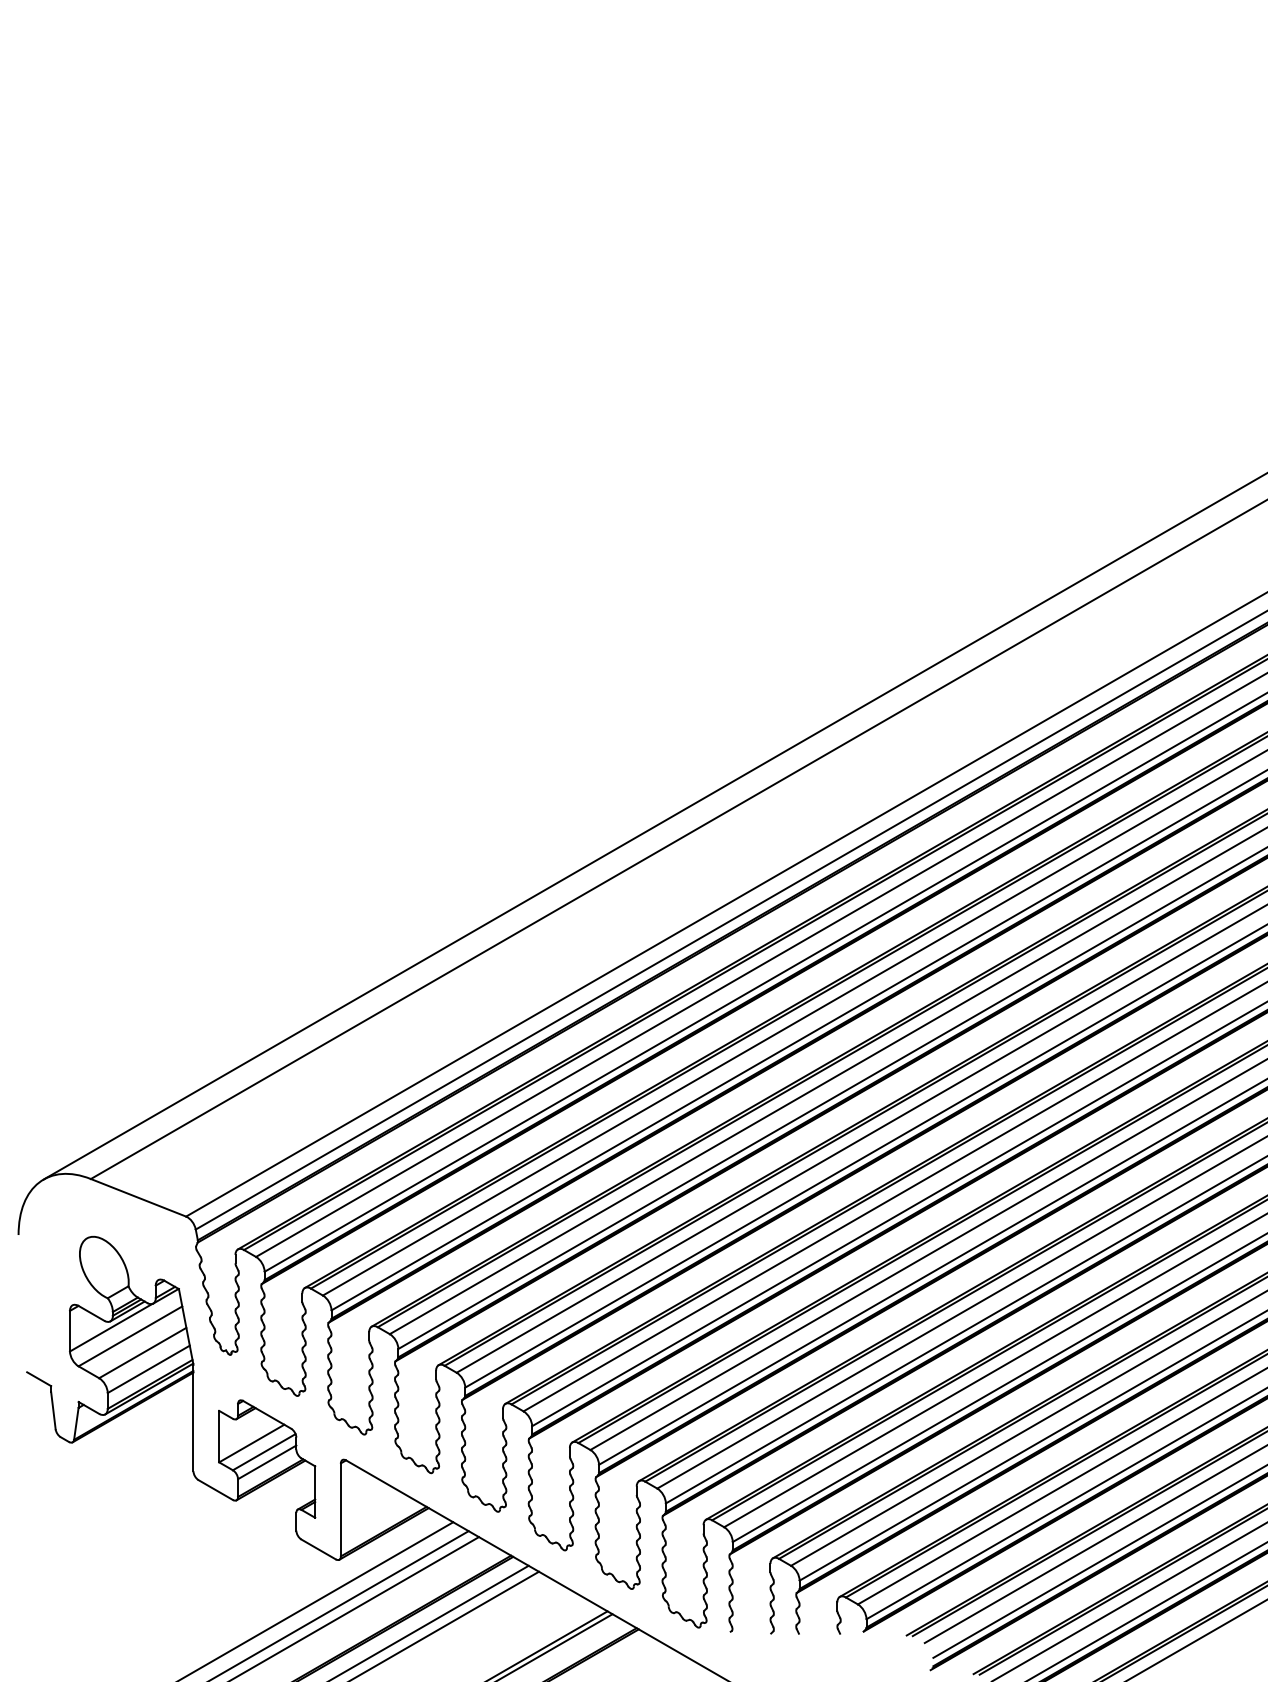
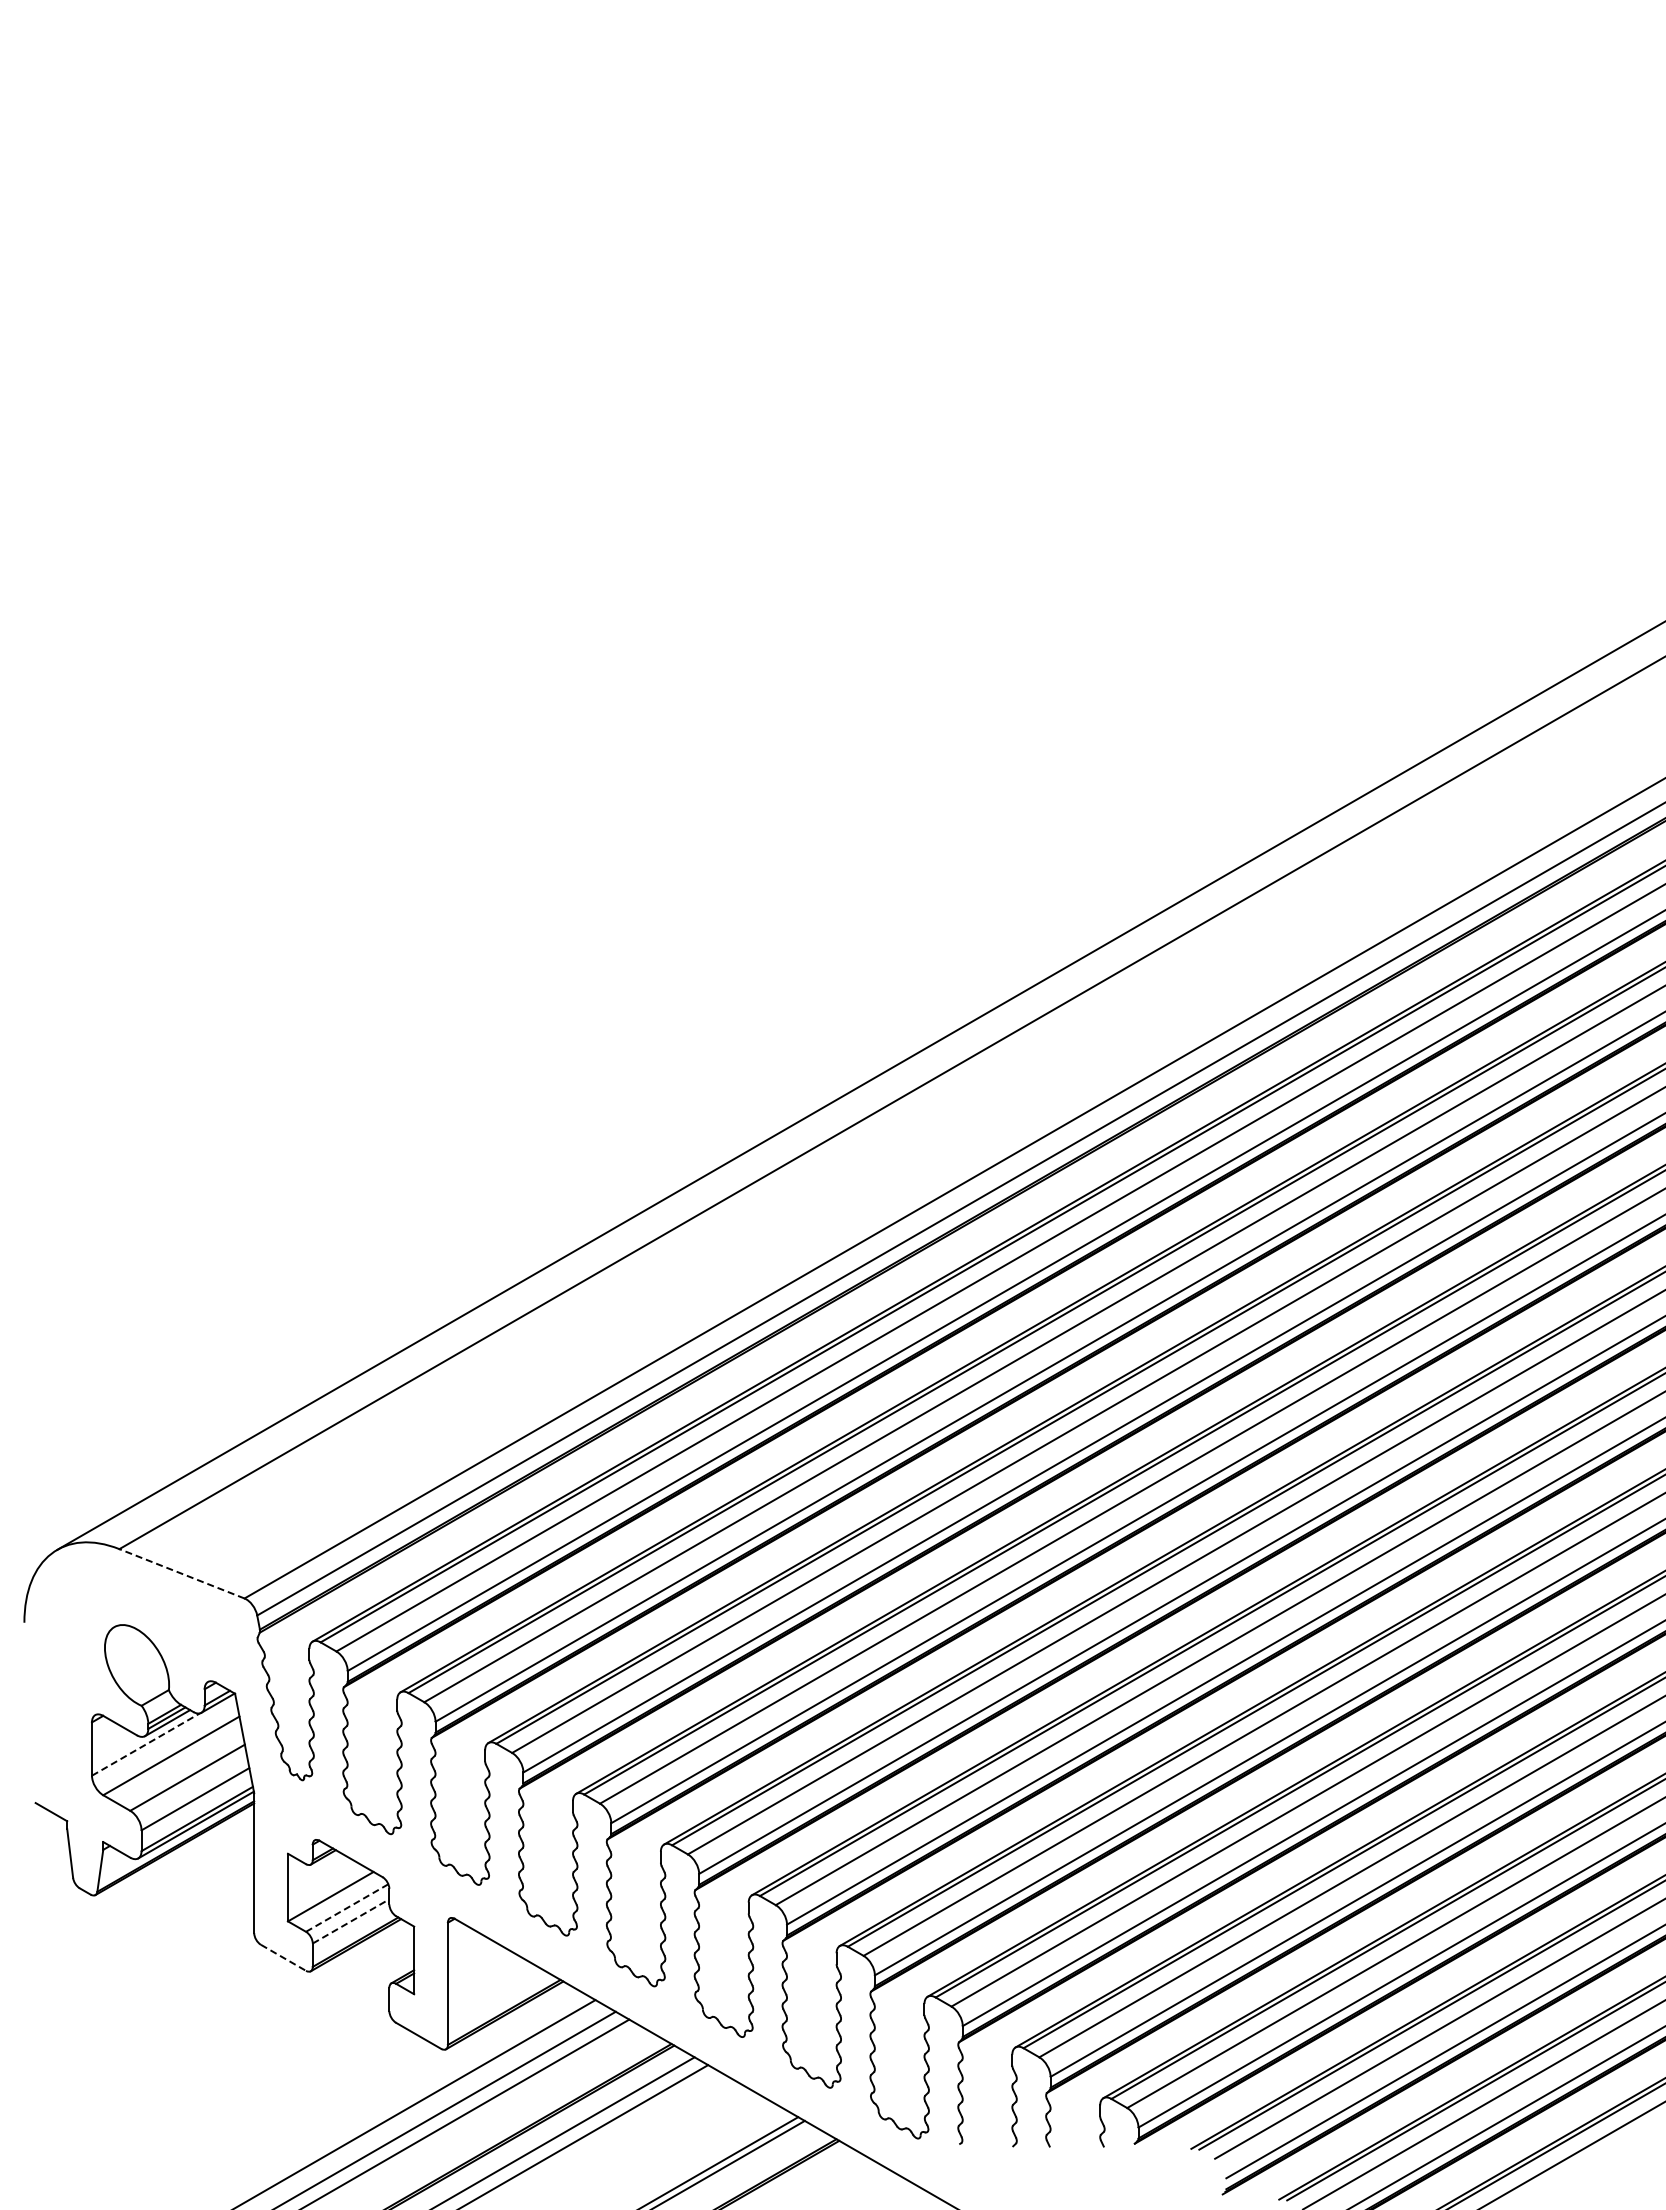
line: (138, 1197) -> (181, 1573), solid -> dashed
line: (111, 1327) -> (146, 1744), solid -> dashed
line: (264, 1452) -> (347, 1908), solid -> dashed
line: (267, 1462) -> (351, 1921), solid -> dashed
line: (215, 1490) -> (283, 1958), solid -> dashed

